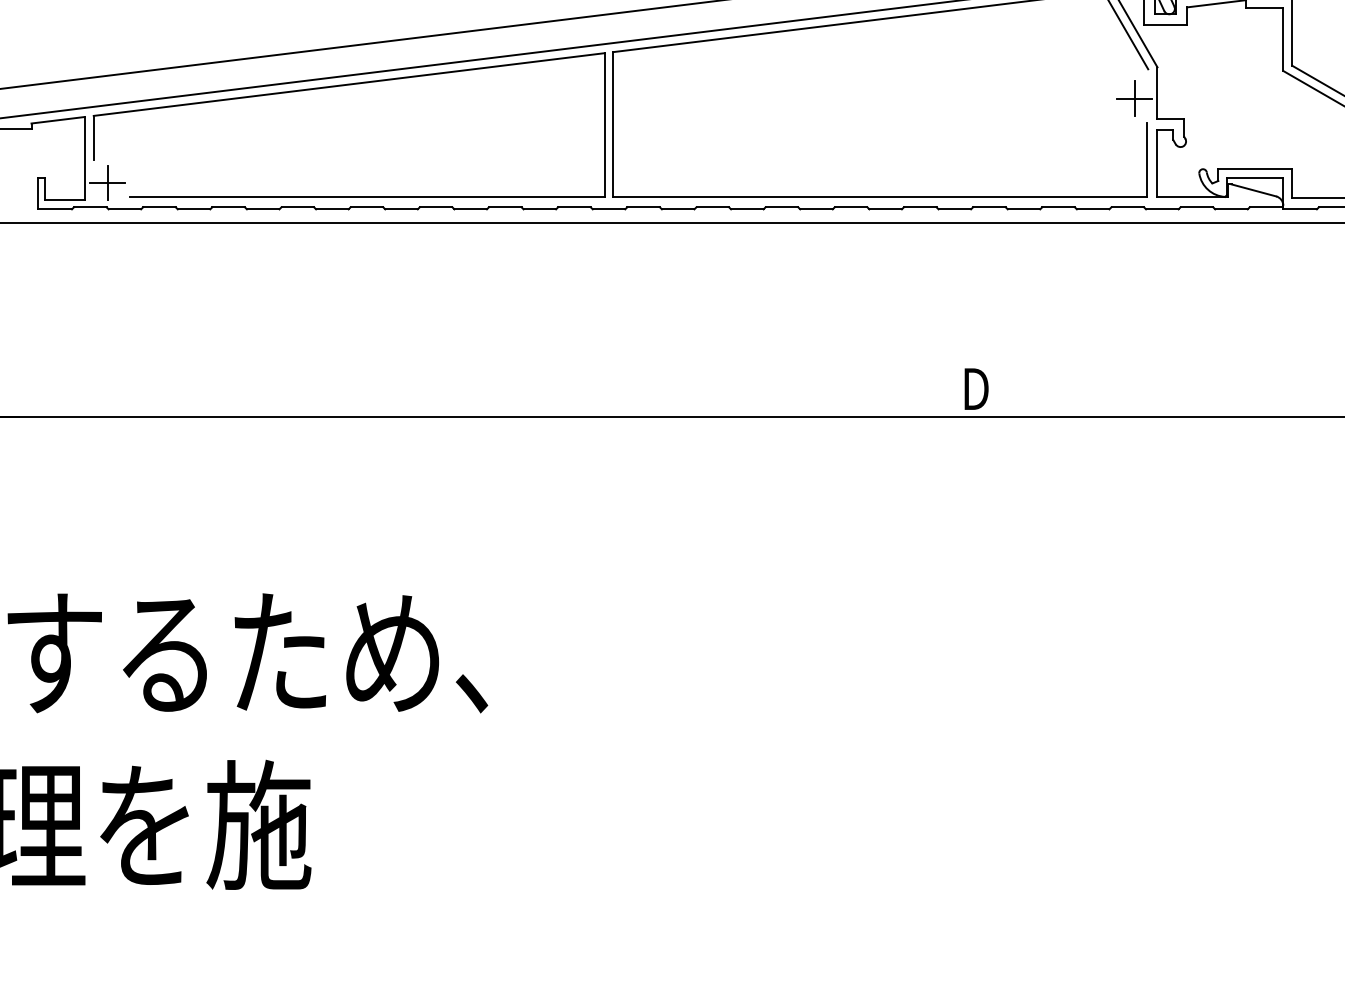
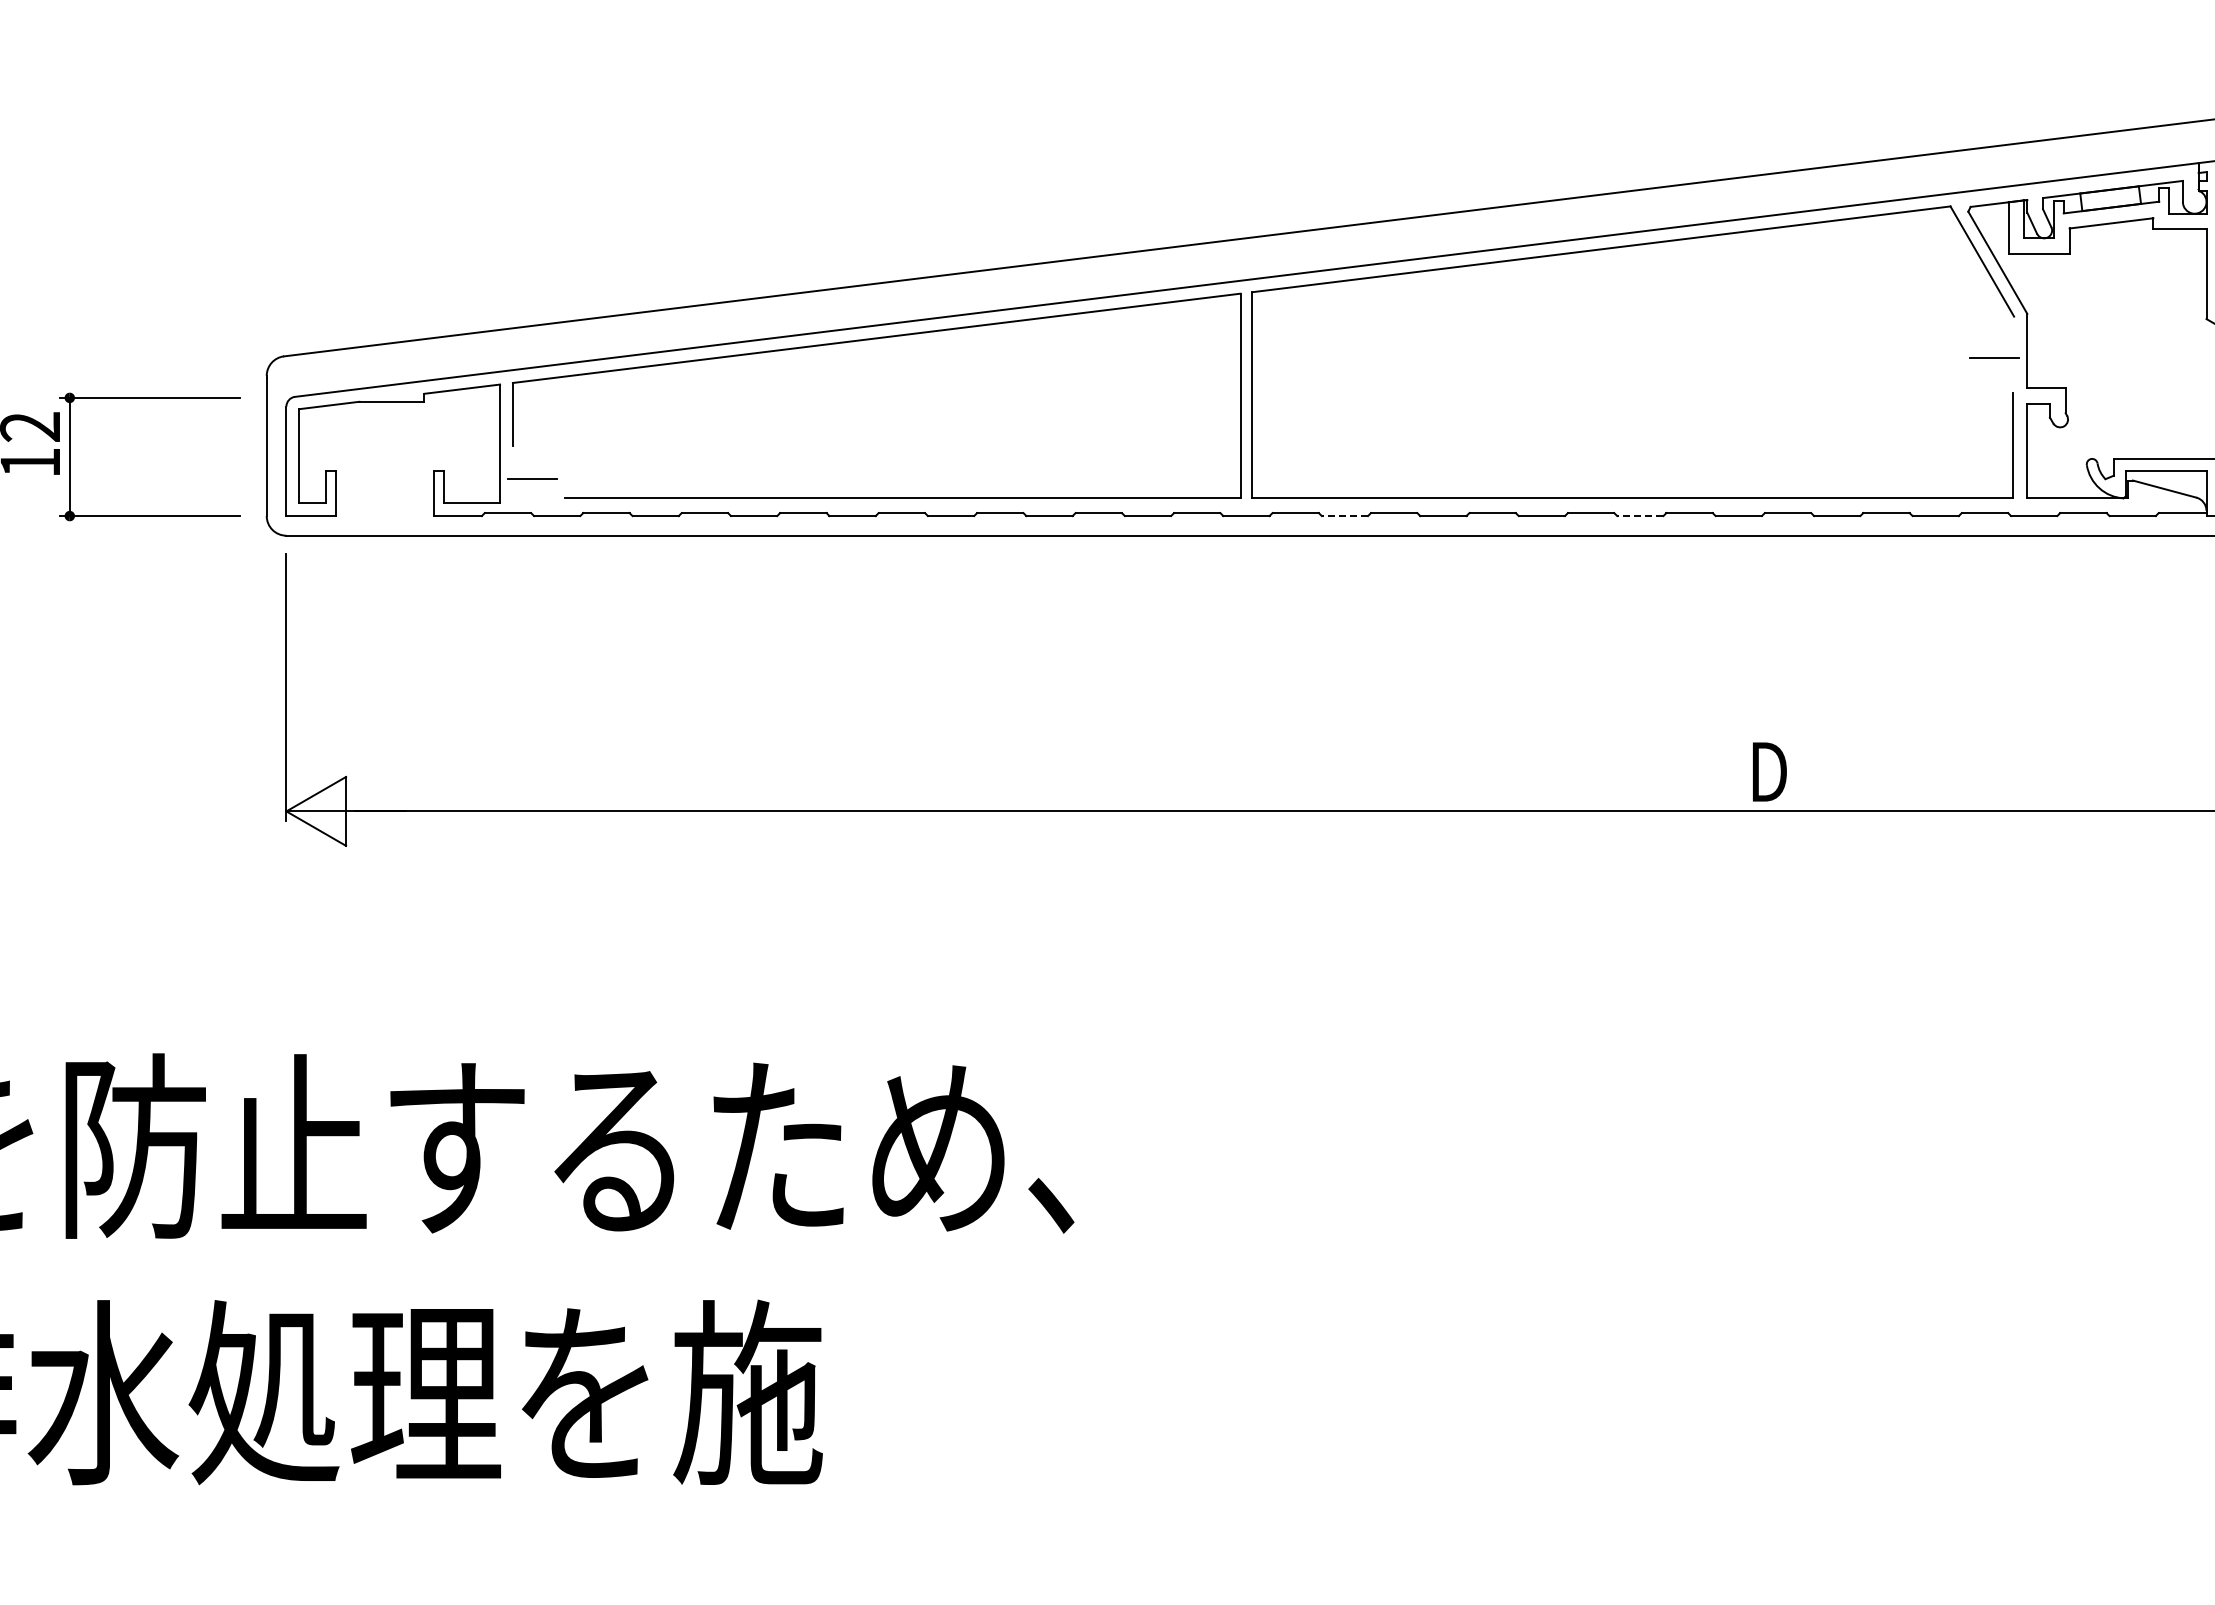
line: (1134, 98) -> (1994, 358), removed
line: (107, 182) -> (532, 478), removed
line: (677, 209) -> (1344, 516), solid -> dashed
line: (885, 209) -> (1639, 516), solid -> dashed

